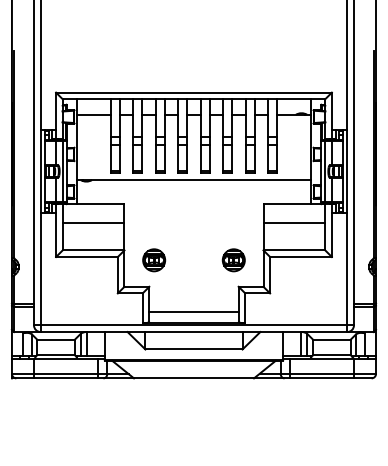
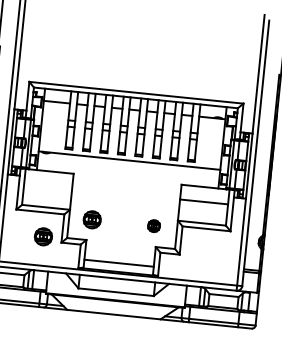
line: (93, 223) -> (48, 186), removed
part: (233, 260) -> (153, 226), size x0.7
part: (94, 288) -> (43, 237), added

